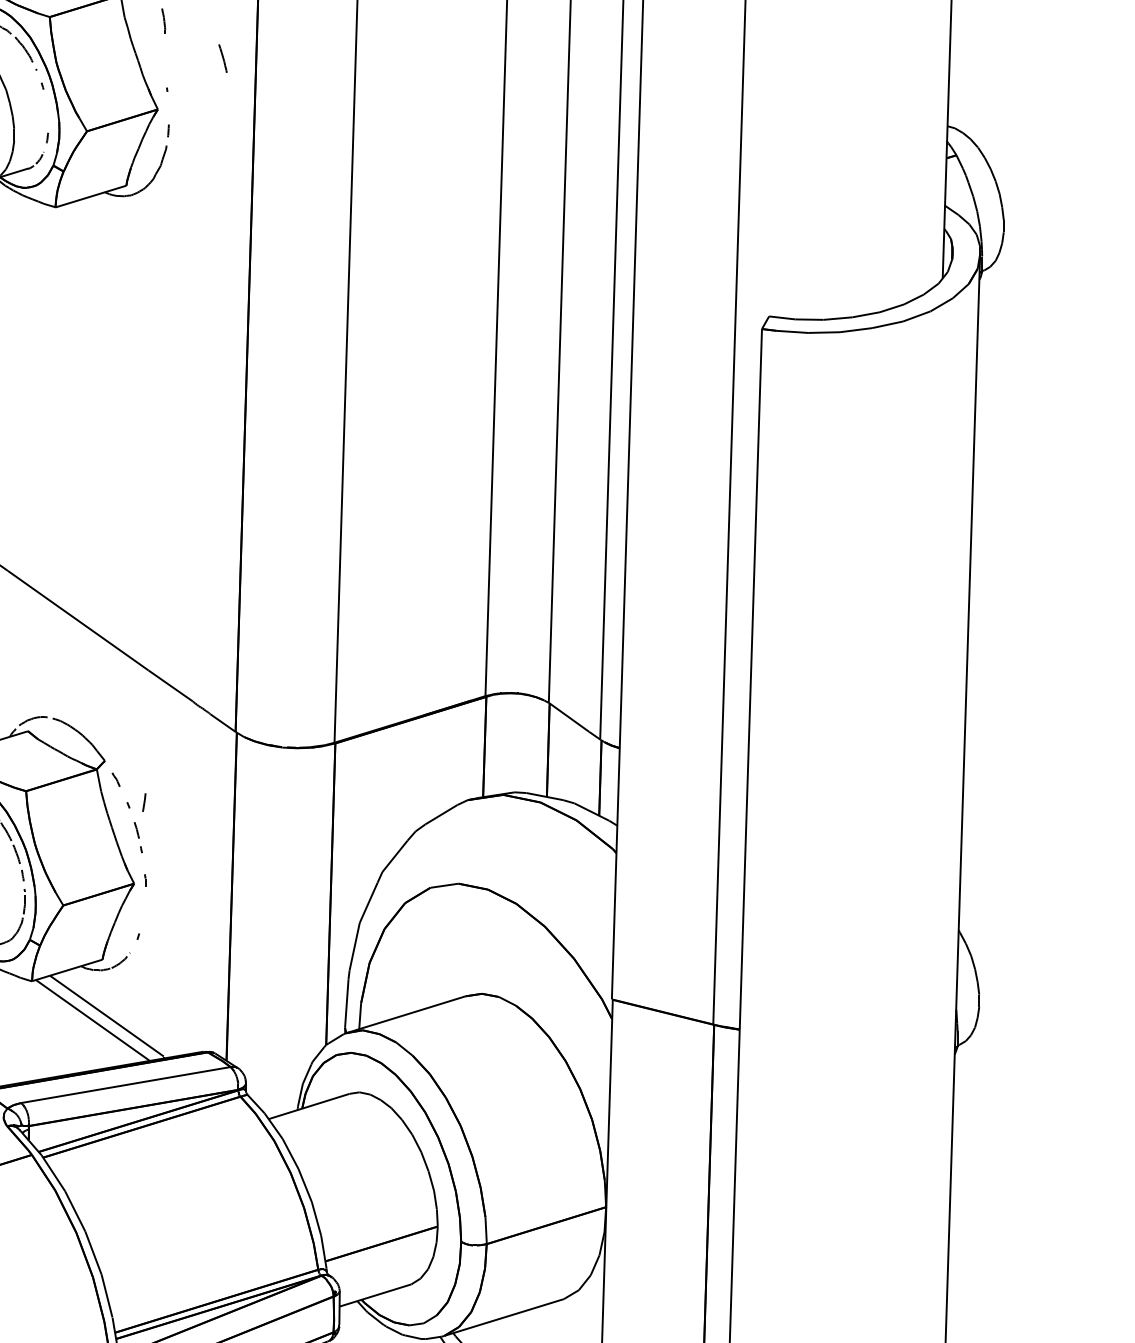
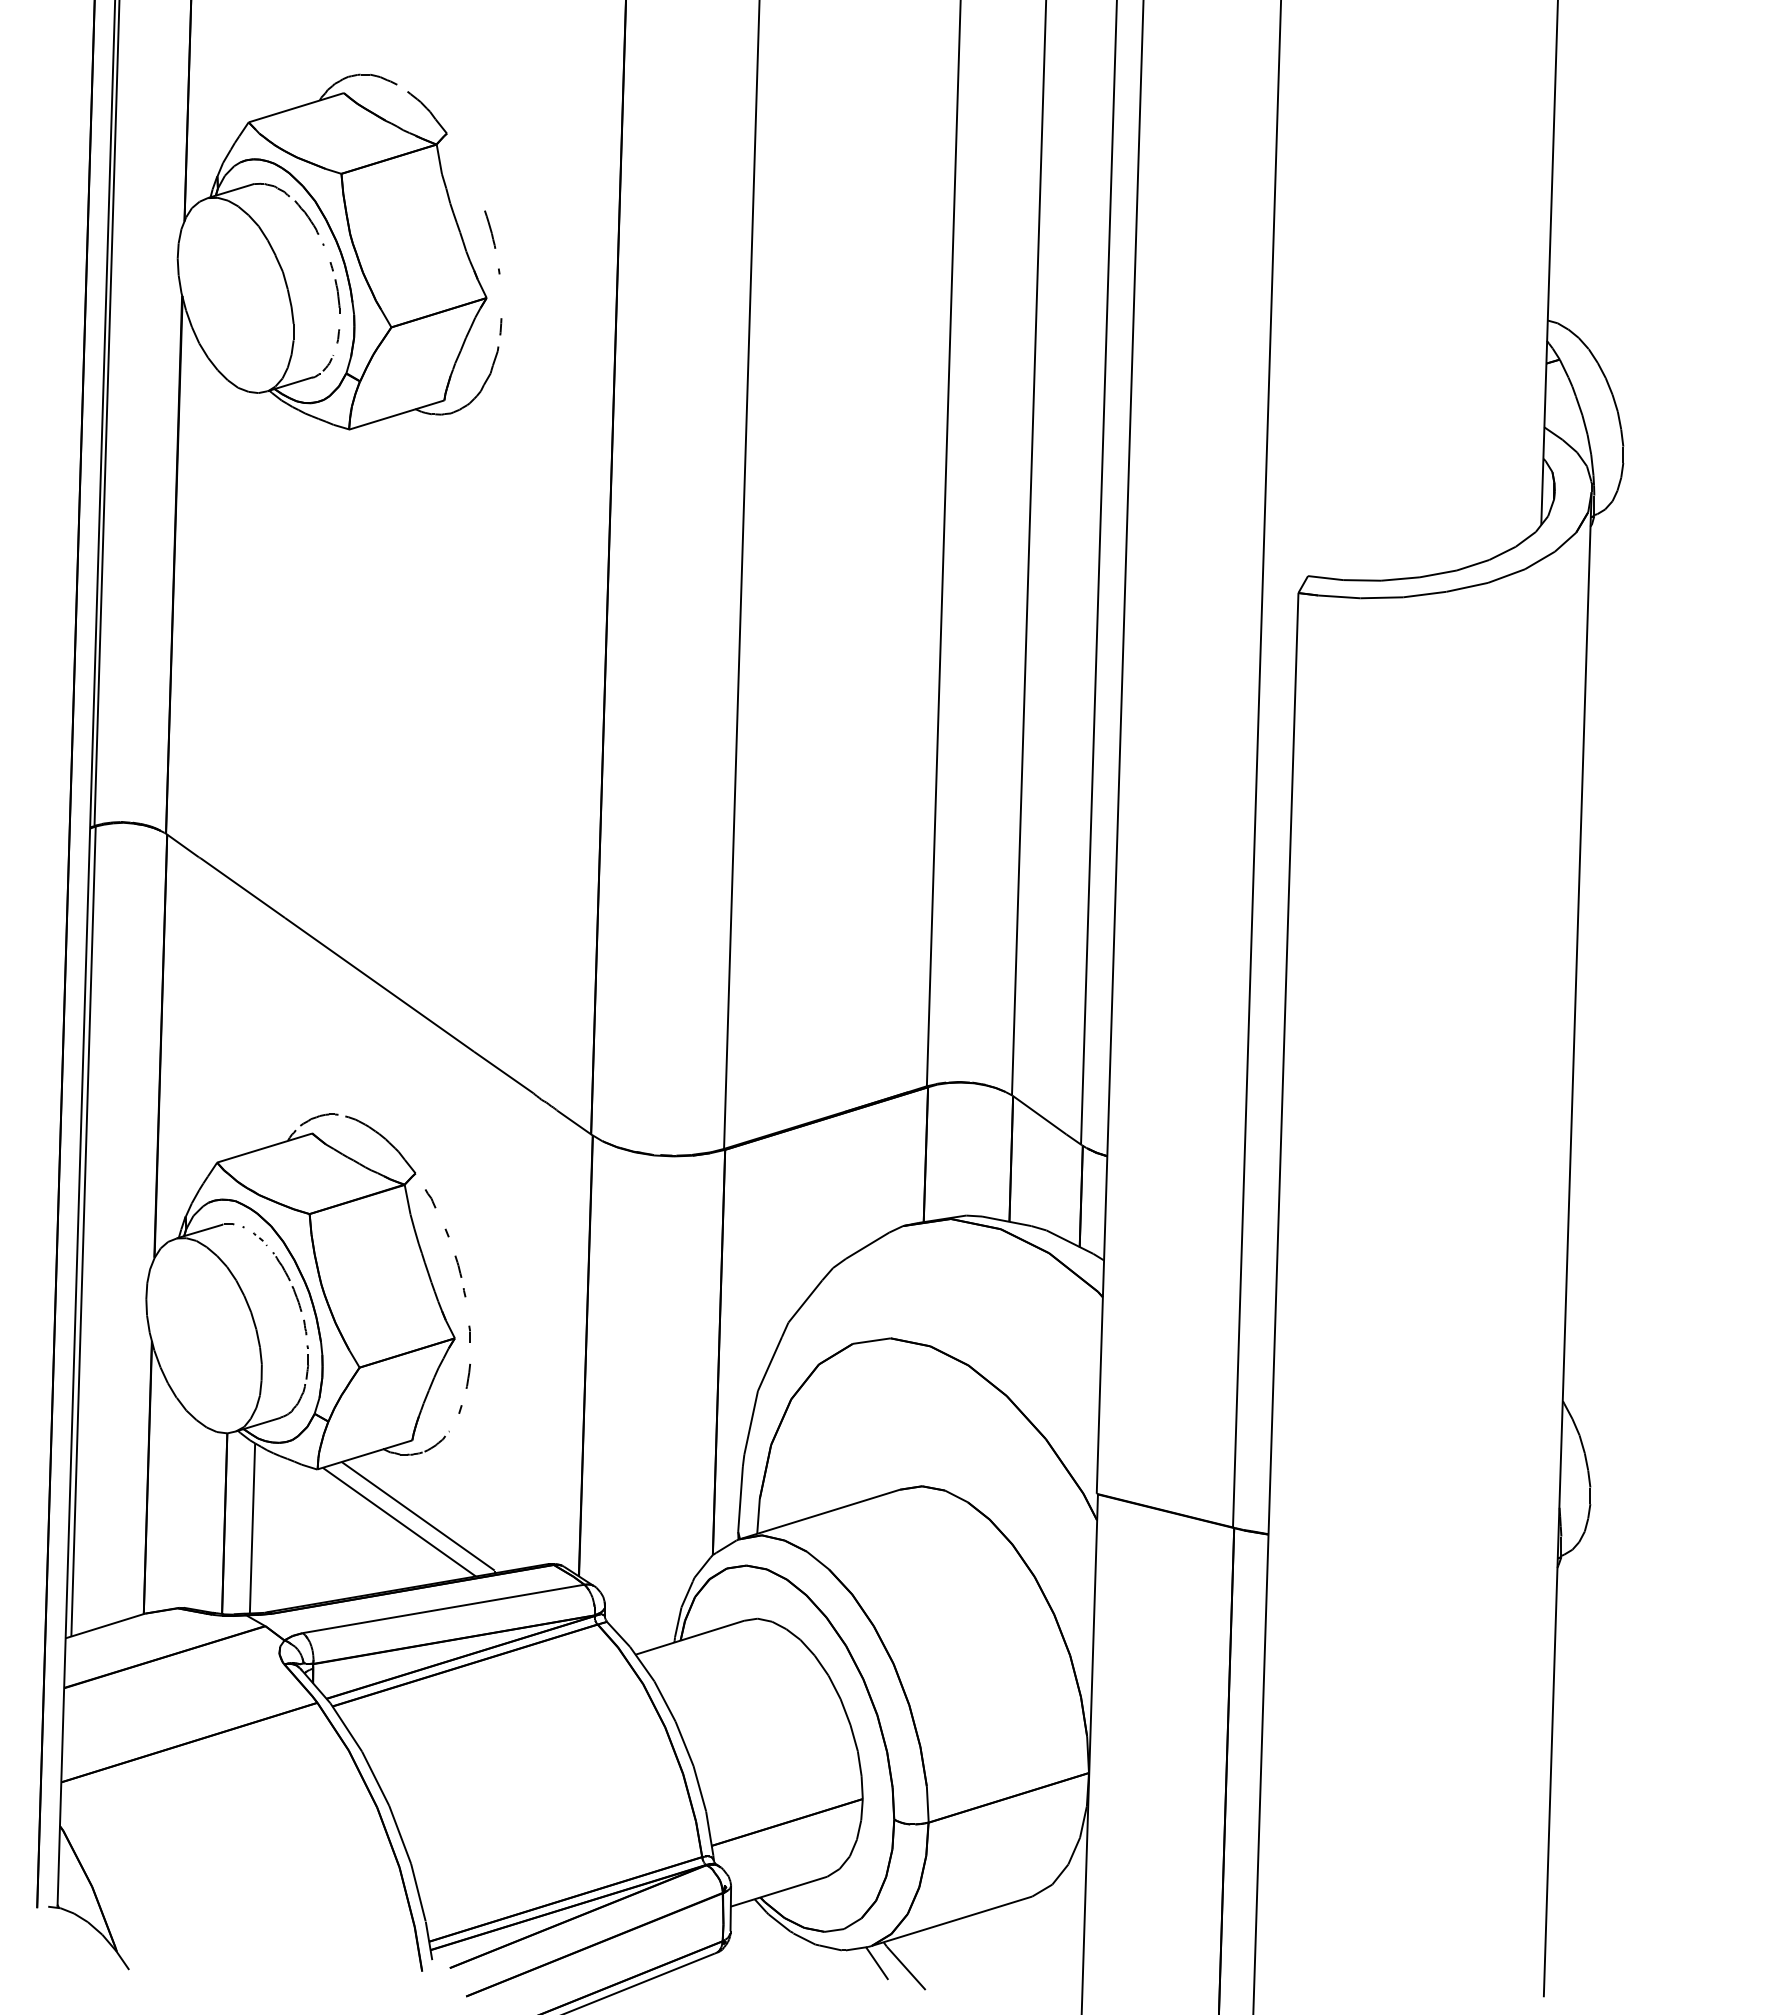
line: (163, 21) -> (337, 296), moved
line: (223, 58) -> (490, 229), moved
line: (143, 801) -> (467, 1375), moved

